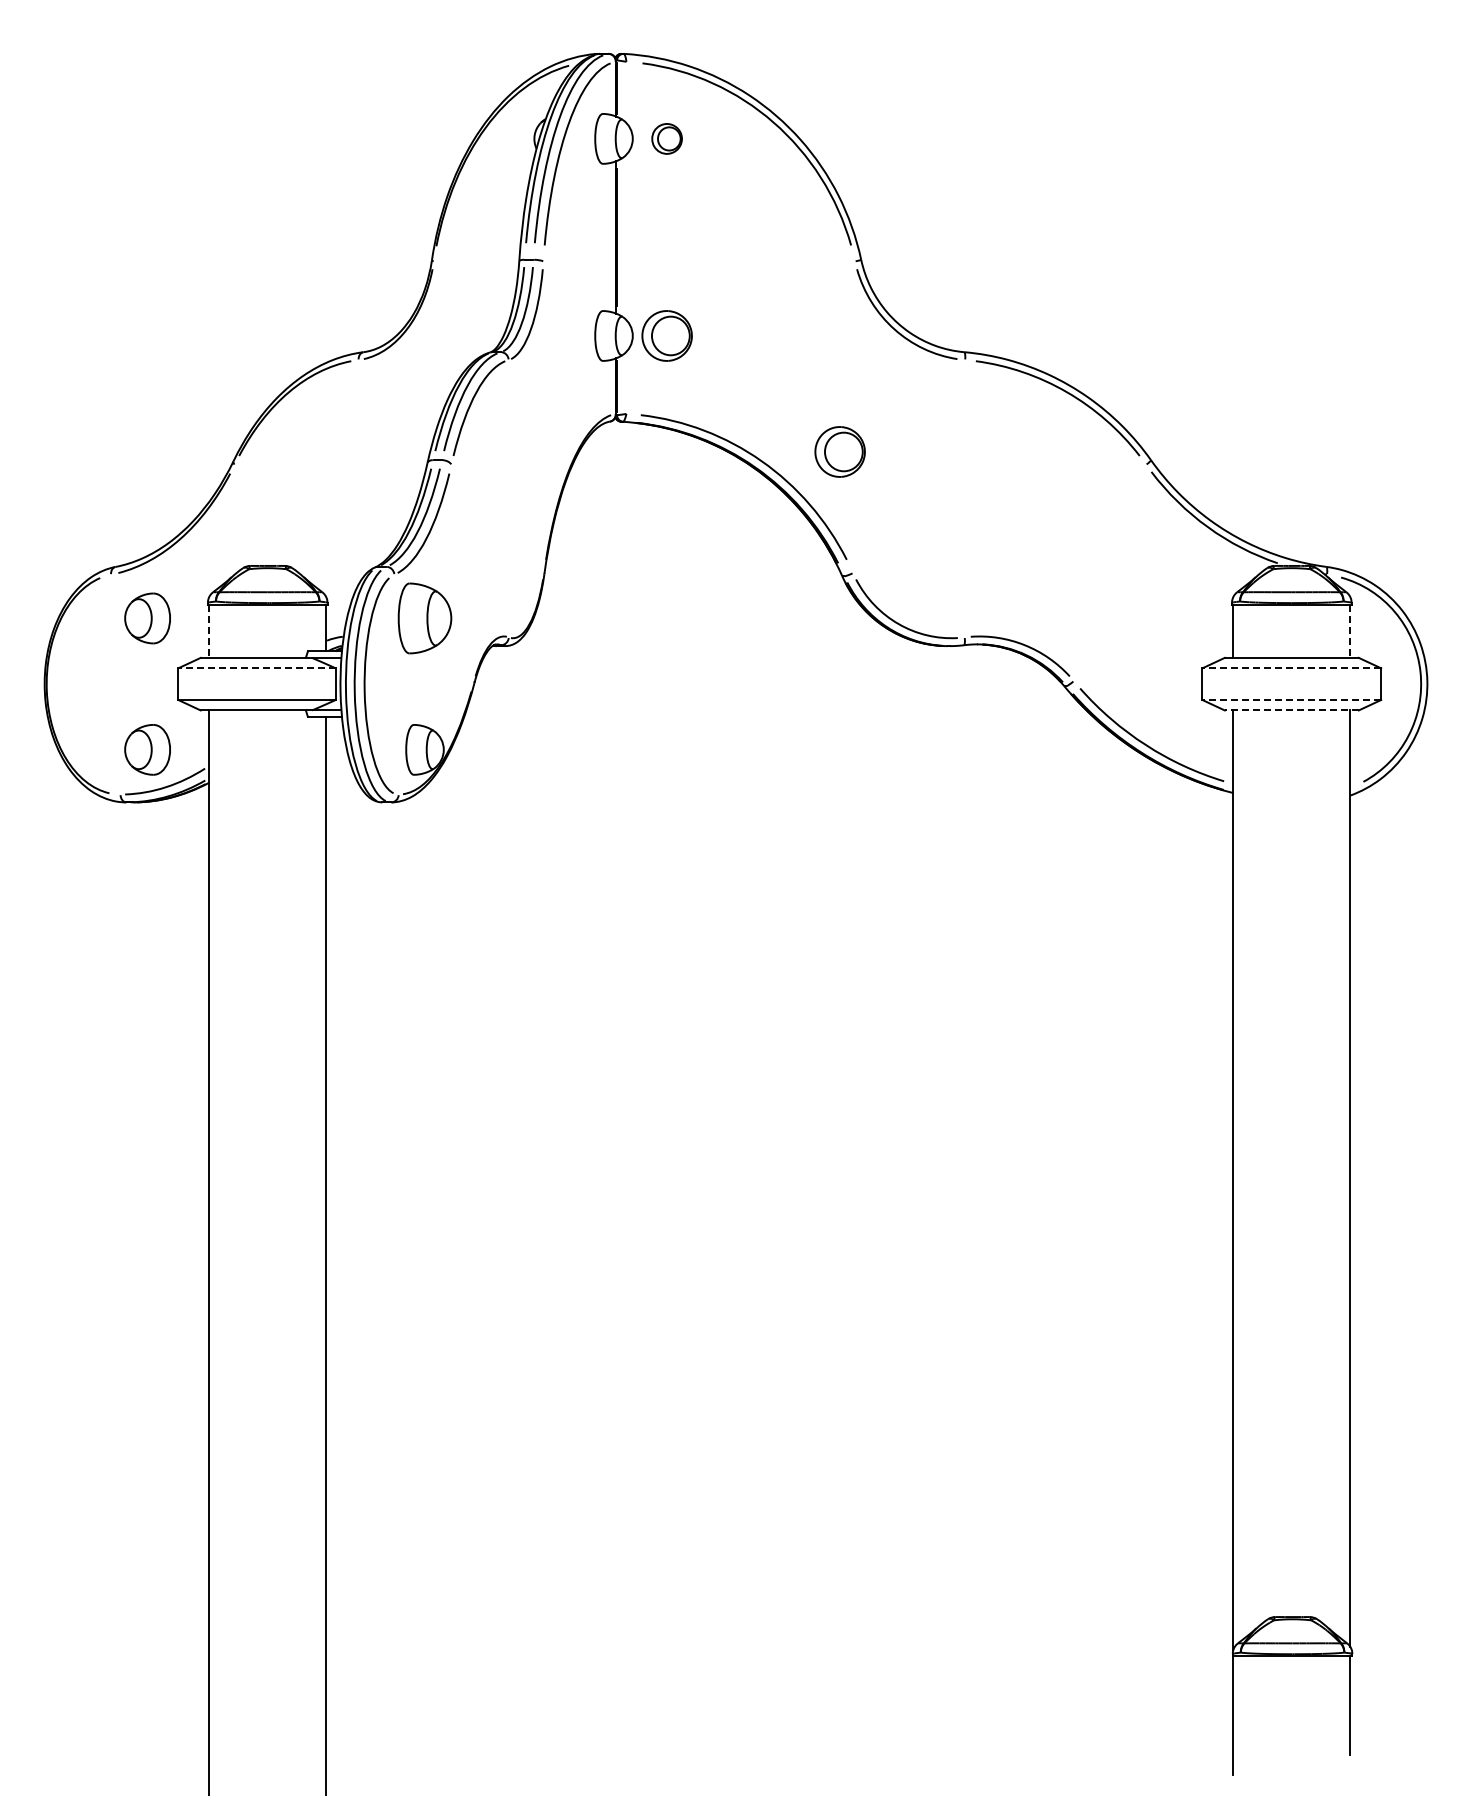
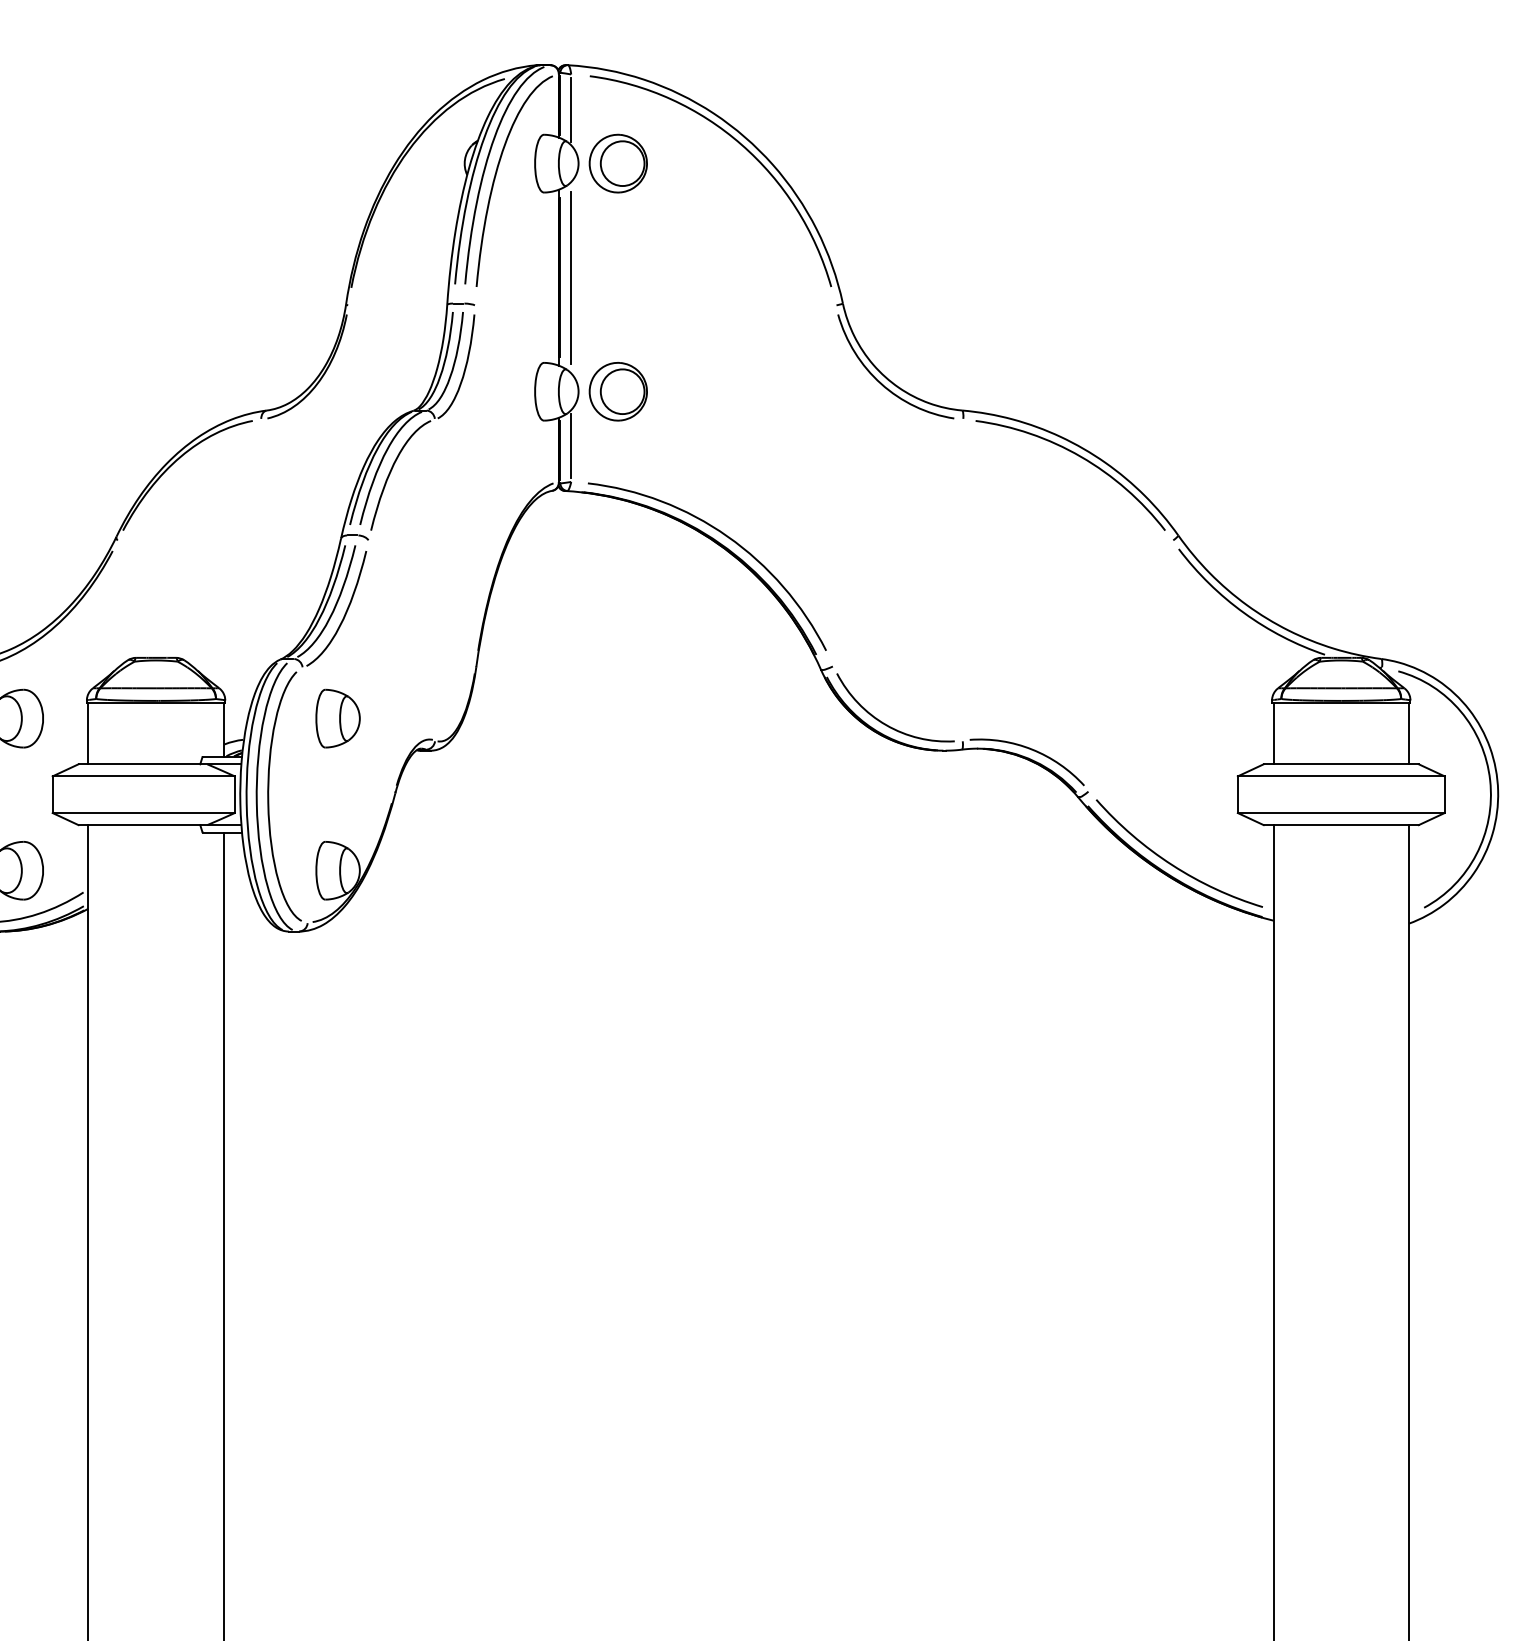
line: (626, 91) -> (571, 108), added
part: (666, 138) -> (617, 163), size x1.67
line: (626, 237) -> (571, 277), added
line: (626, 382) -> (571, 445), added
part: (839, 451) -> (817, 525), removed
part: (424, 618) -> (337, 718), size x0.71
line: (209, 632) -> (88, 734), dashed -> solid
line: (1350, 632) -> (1409, 734), dashed -> solid
line: (257, 668) -> (144, 776), dashed -> solid
line: (1291, 668) -> (1340, 776), dashed -> solid
line: (1291, 700) -> (1340, 813), dashed -> solid
line: (1291, 710) -> (1340, 825), dashed -> solid

